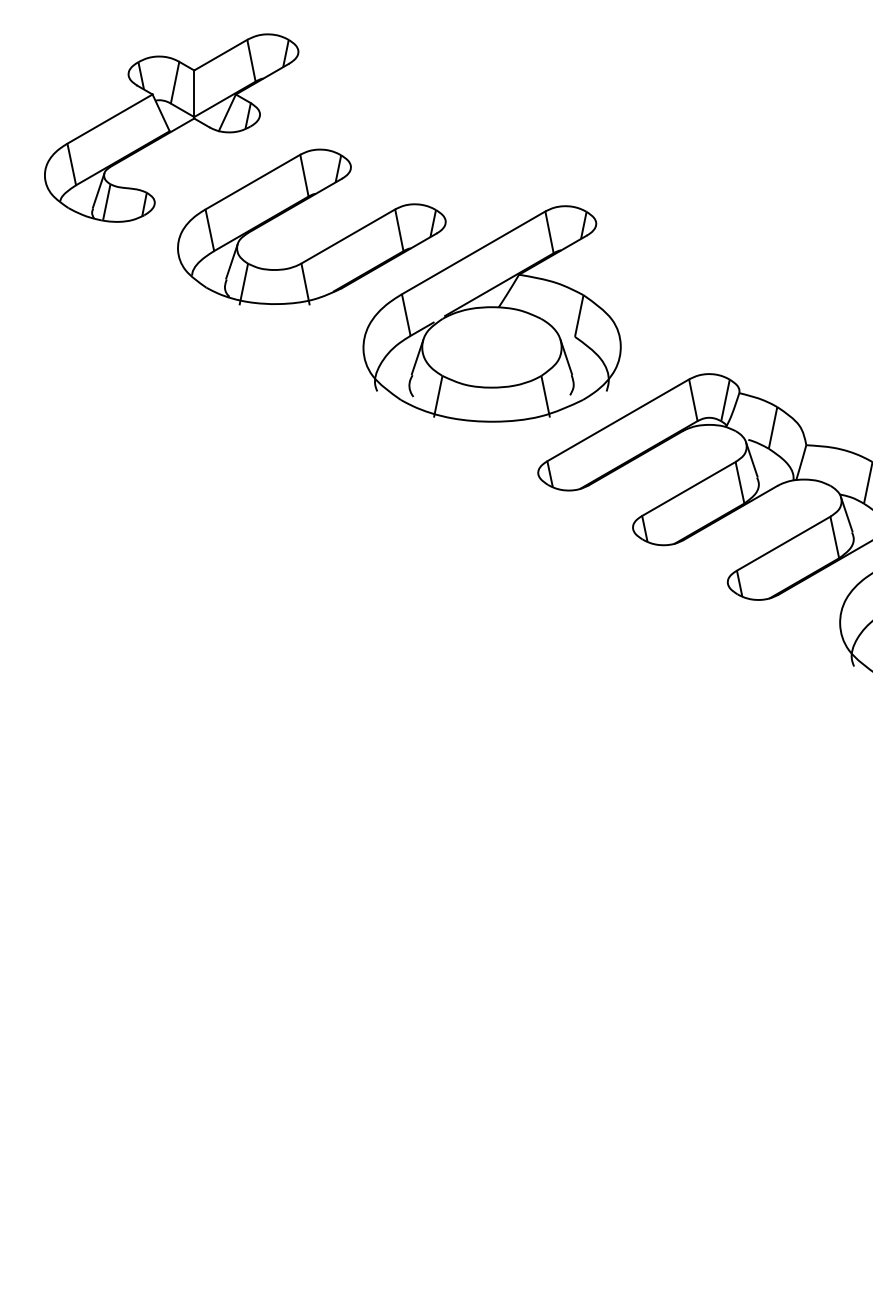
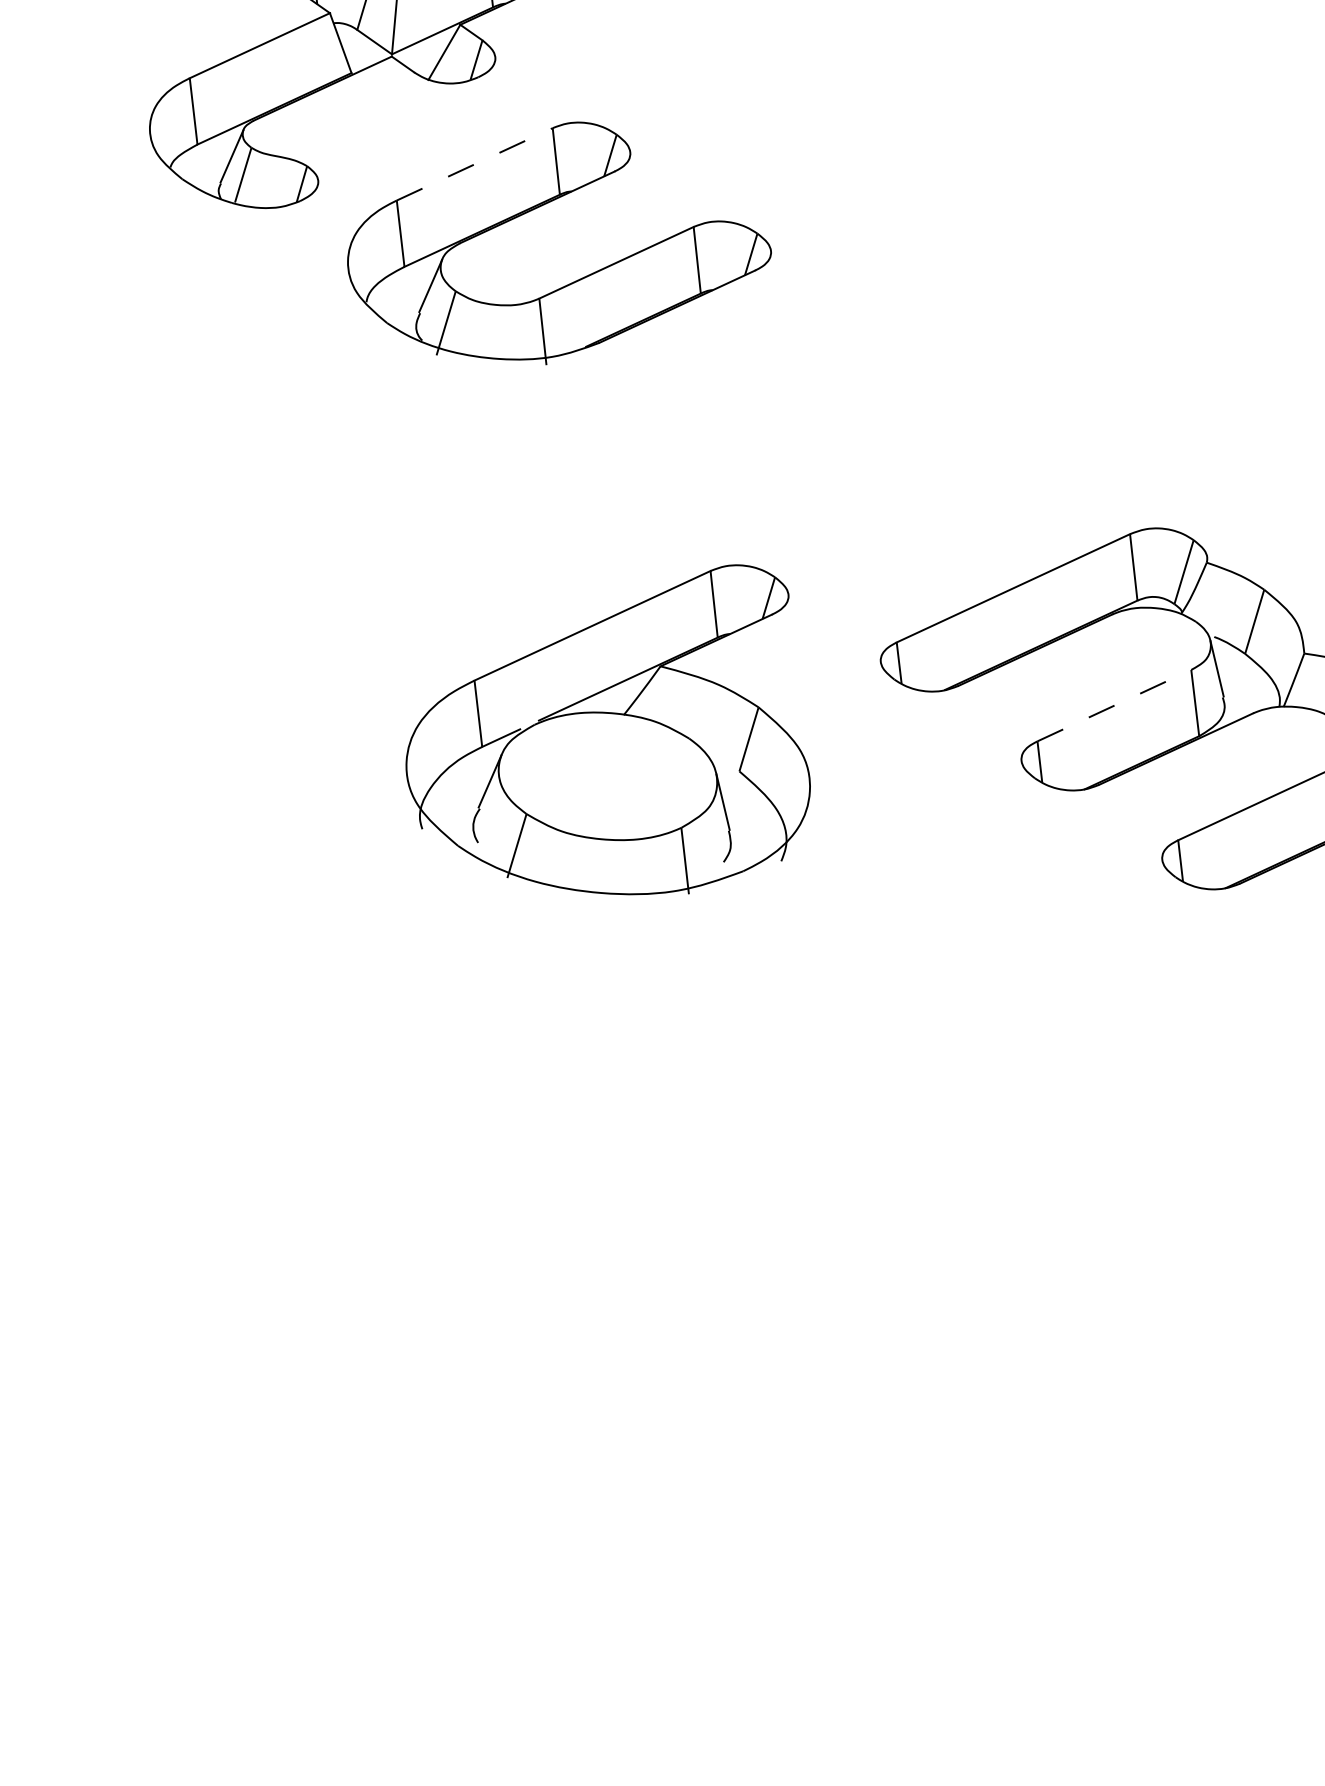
line: (252, 182) -> (474, 164), solid -> dashed
part: (491, 313) -> (611, 723), moved
line: (688, 488) -> (1113, 704), solid -> dashed

